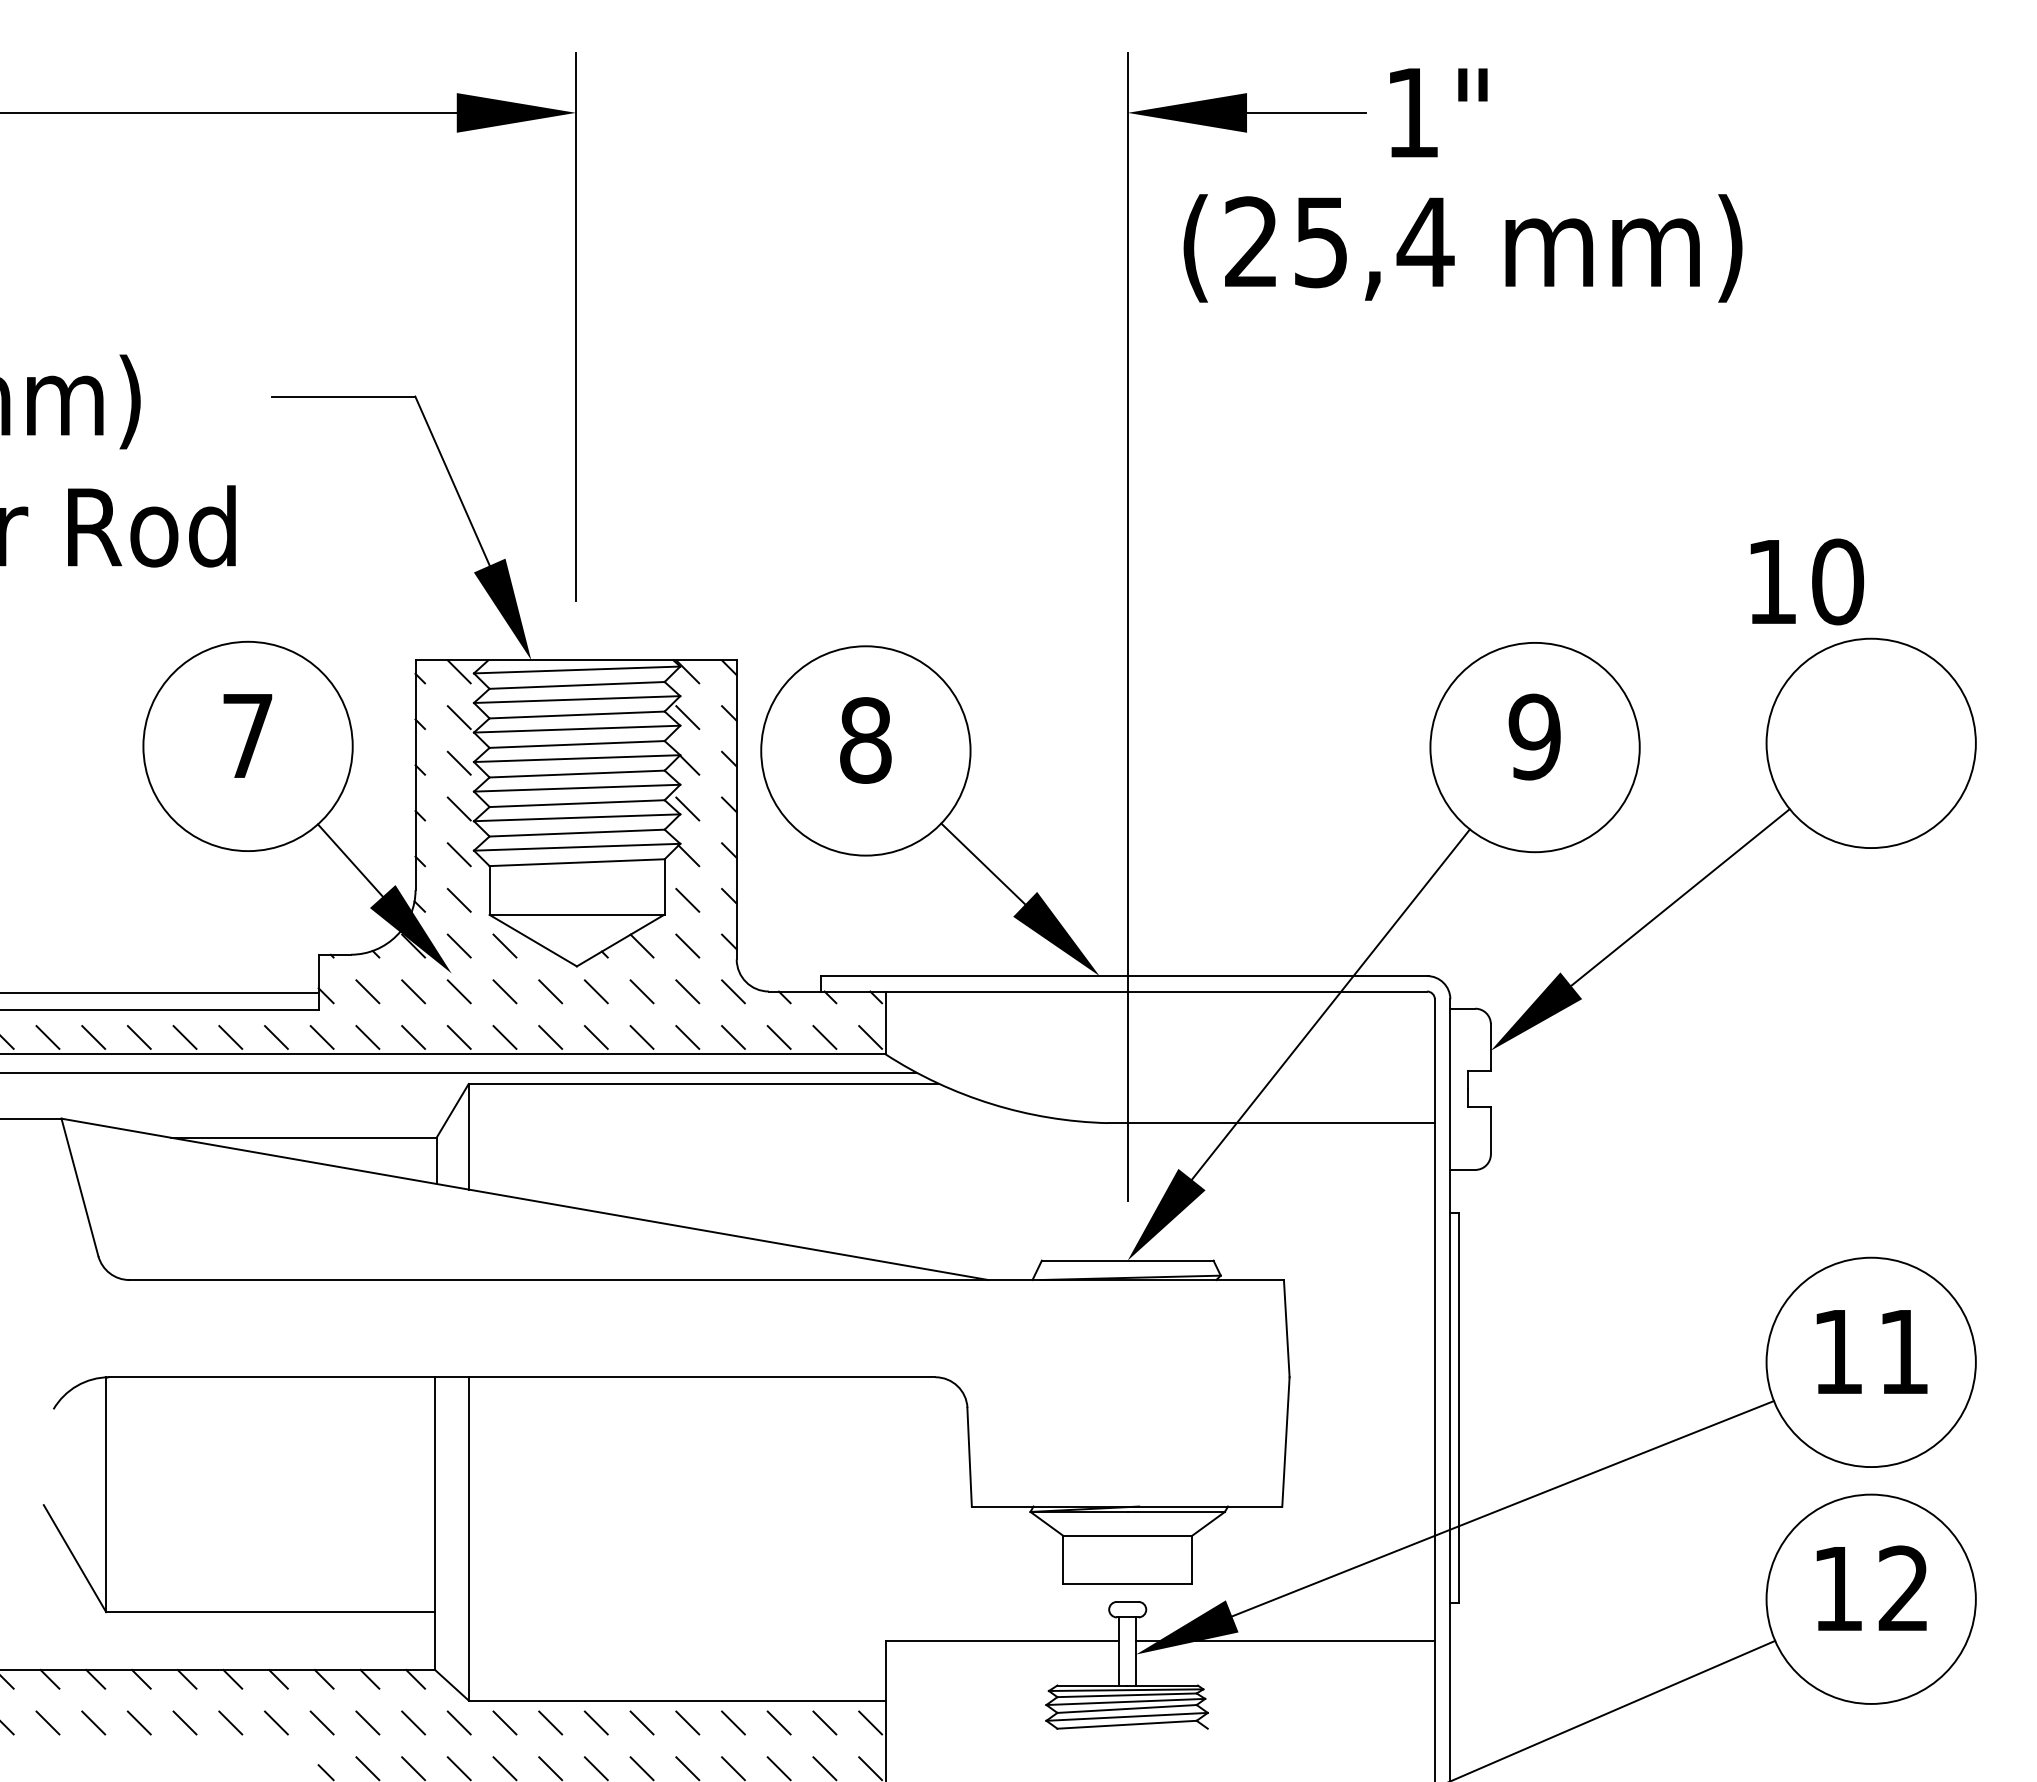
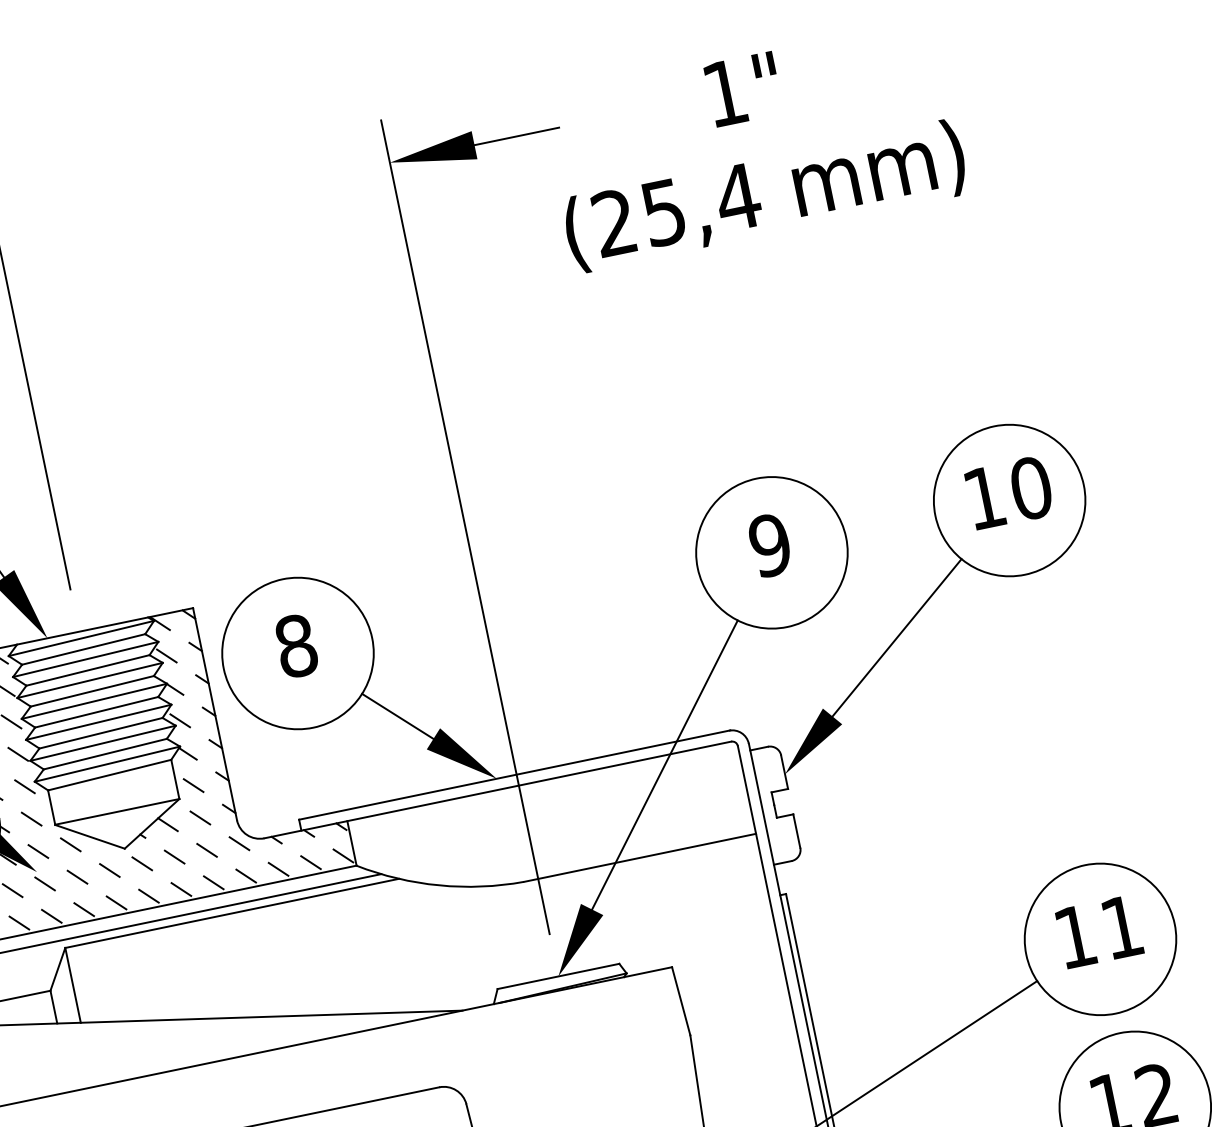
text: (1438, 112) -> (743, 89), moved
text: (1462, 248) -> (764, 196), moved
text: (1807, 581) -> (1009, 492), moved

